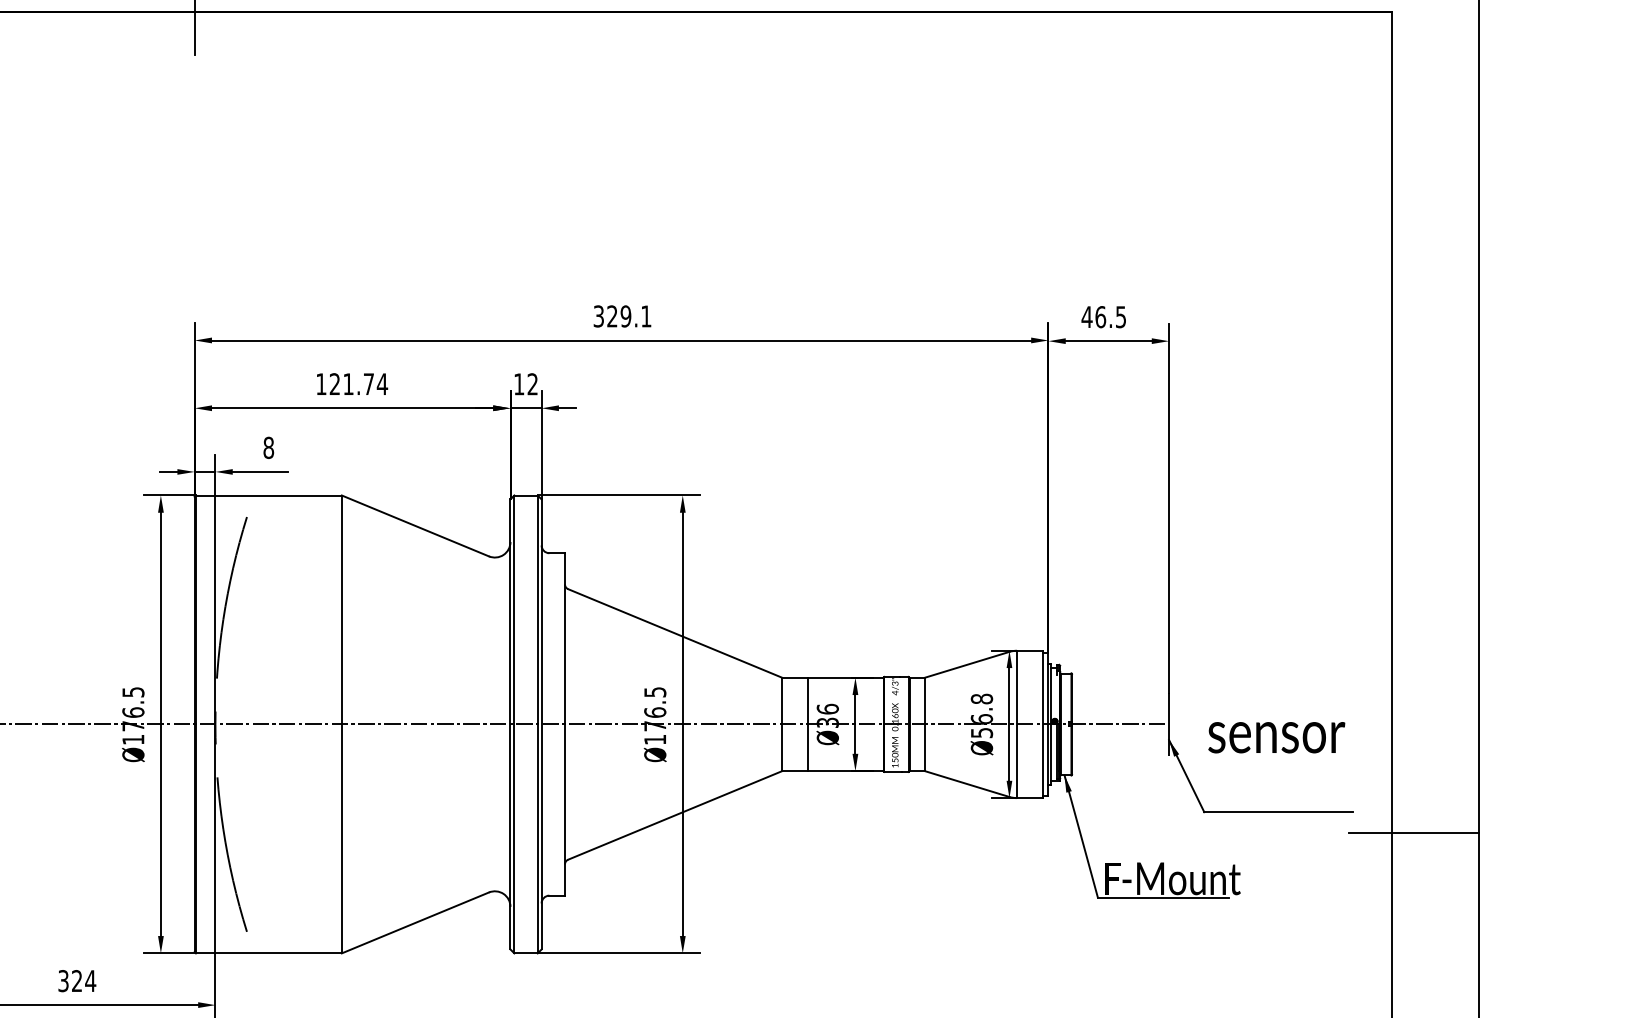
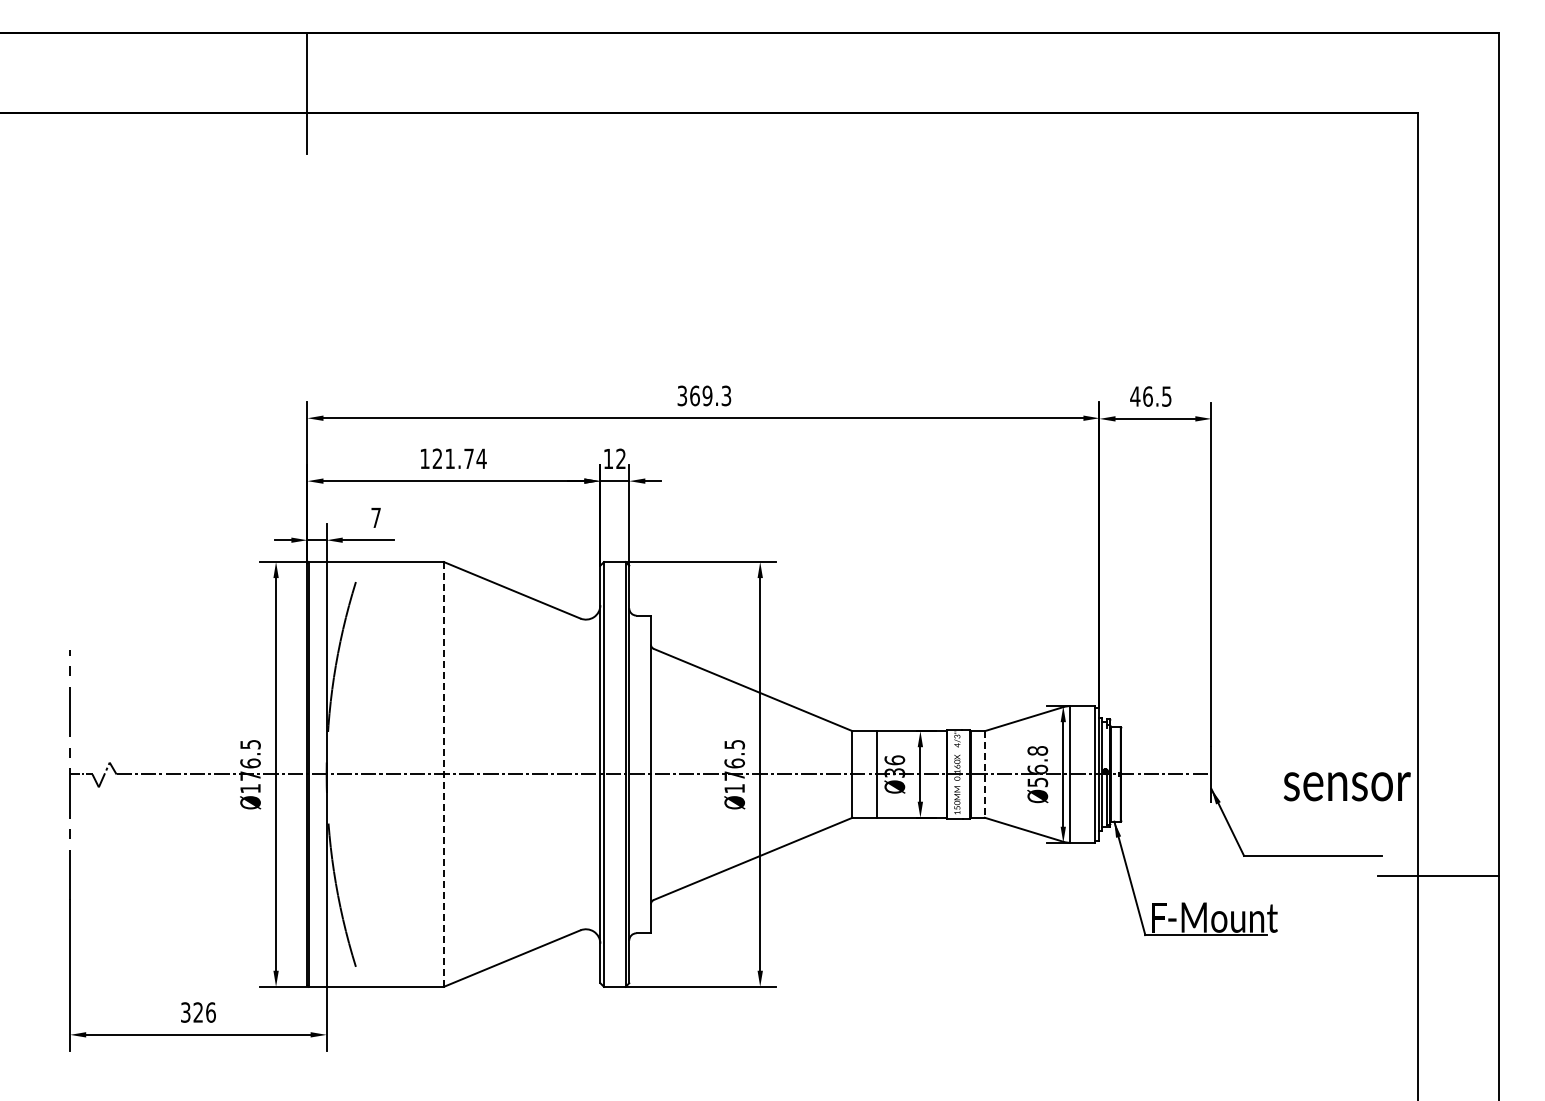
text: (629, 315) -> (710, 395), 329.1 -> 369.3
text: (269, 447) -> (376, 517), 8 -> 7
line: (341, 724) -> (443, 774), solid -> dashed
line: (924, 724) -> (984, 774), solid -> dashed
text: (1275, 737) -> (1346, 786), moved
text: (90, 981) -> (210, 1012), 324 -> 326

